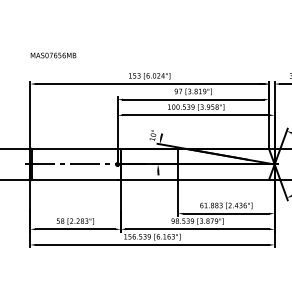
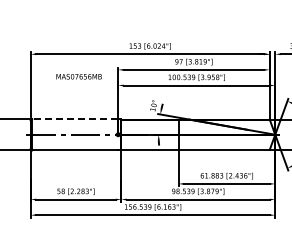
text: (53, 55) -> (79, 76), moved
line: (74, 148) -> (75, 118), solid -> dashed

